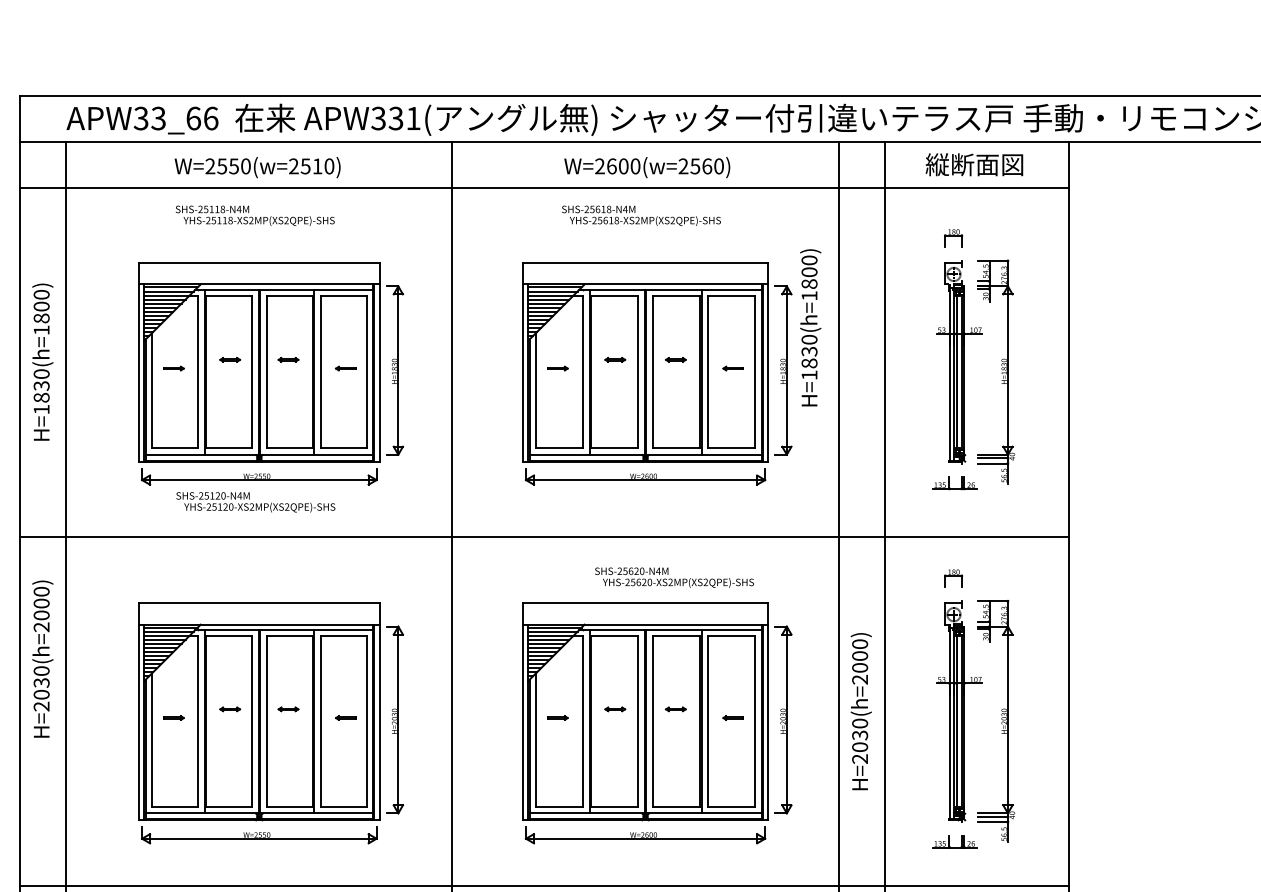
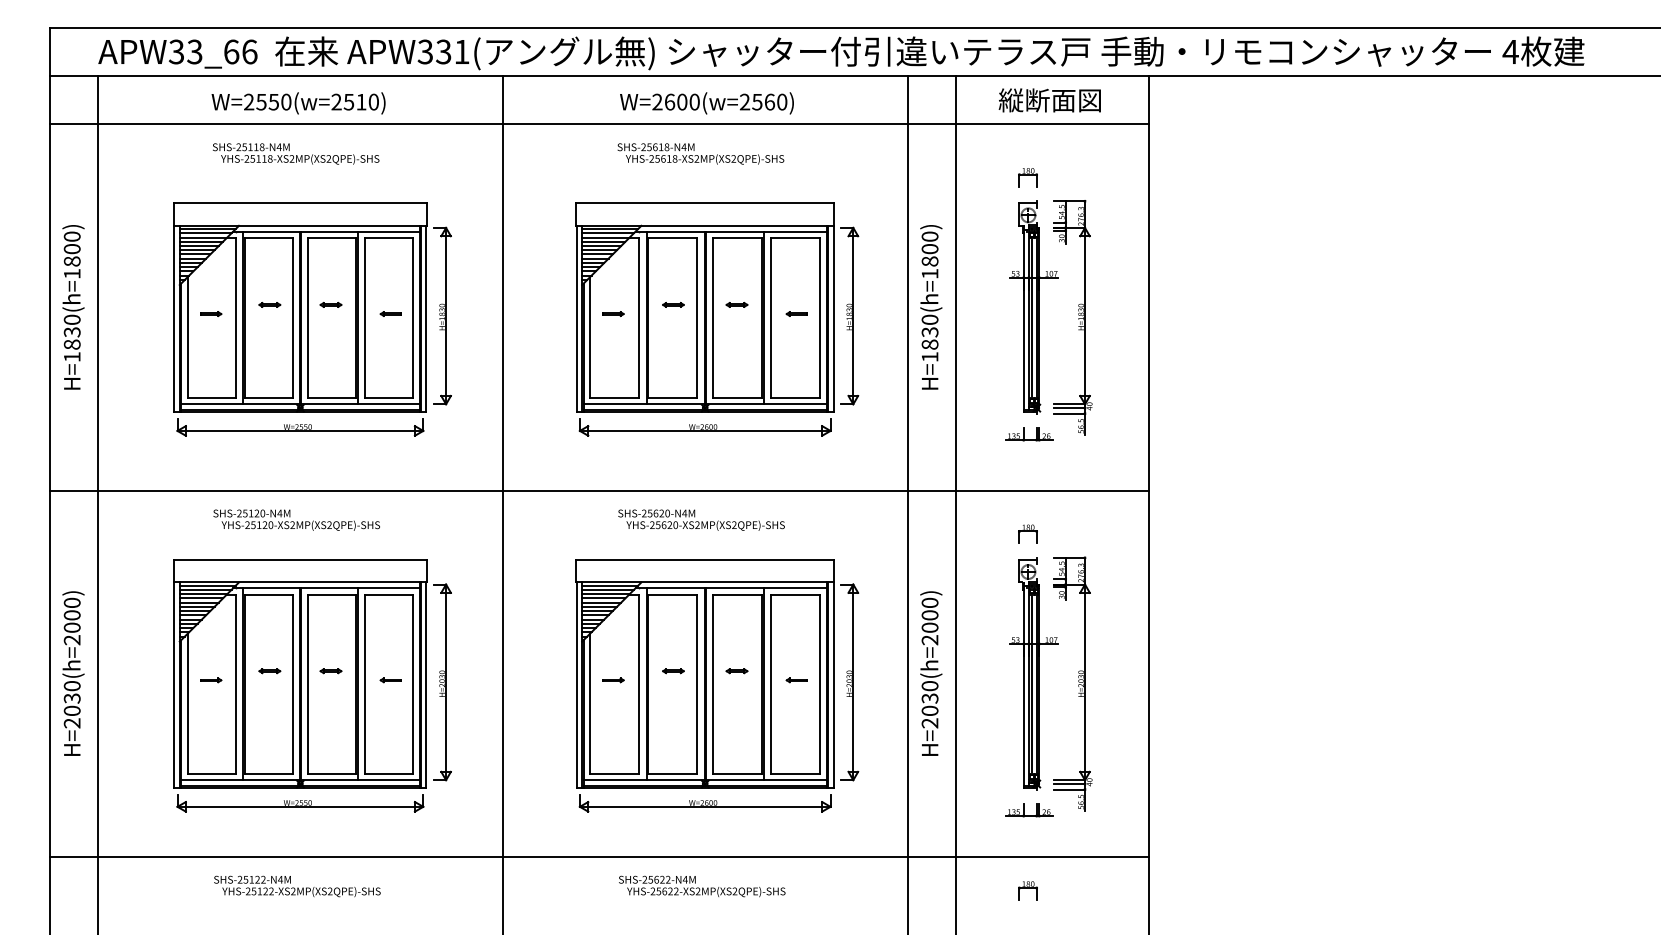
text: (810, 327) -> (931, 307), moved
text: (255, 501) -> (296, 519), moved
text: (674, 577) -> (701, 519), moved
text: (42, 659) -> (73, 673), moved

